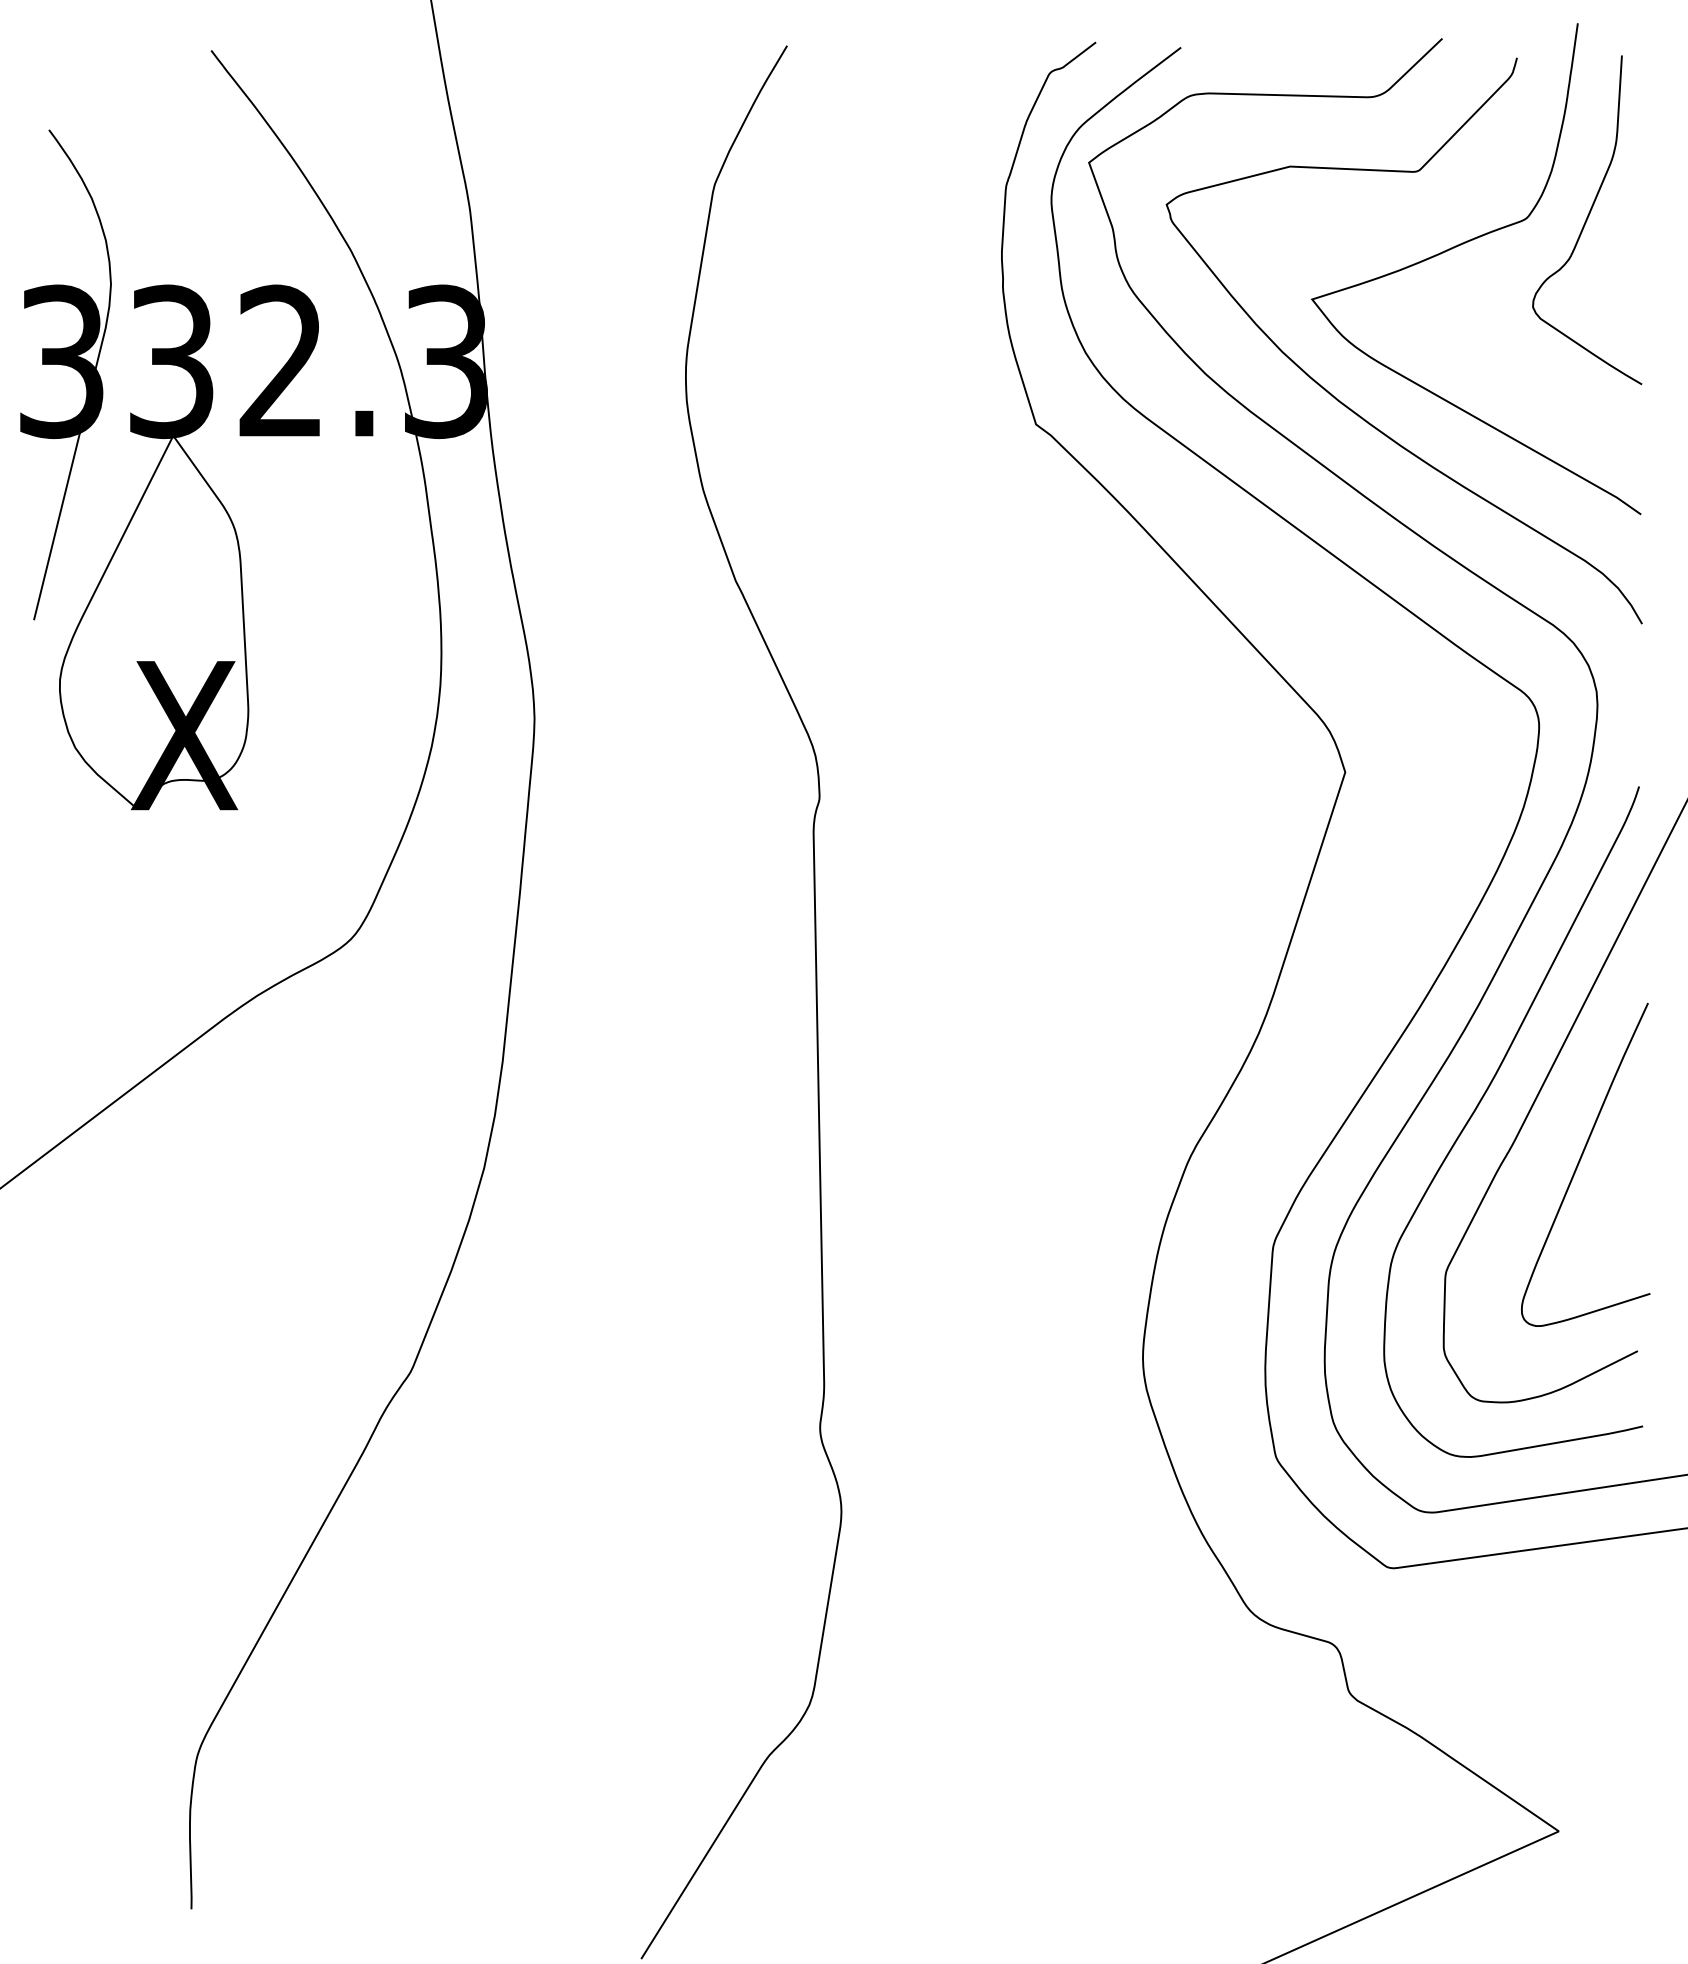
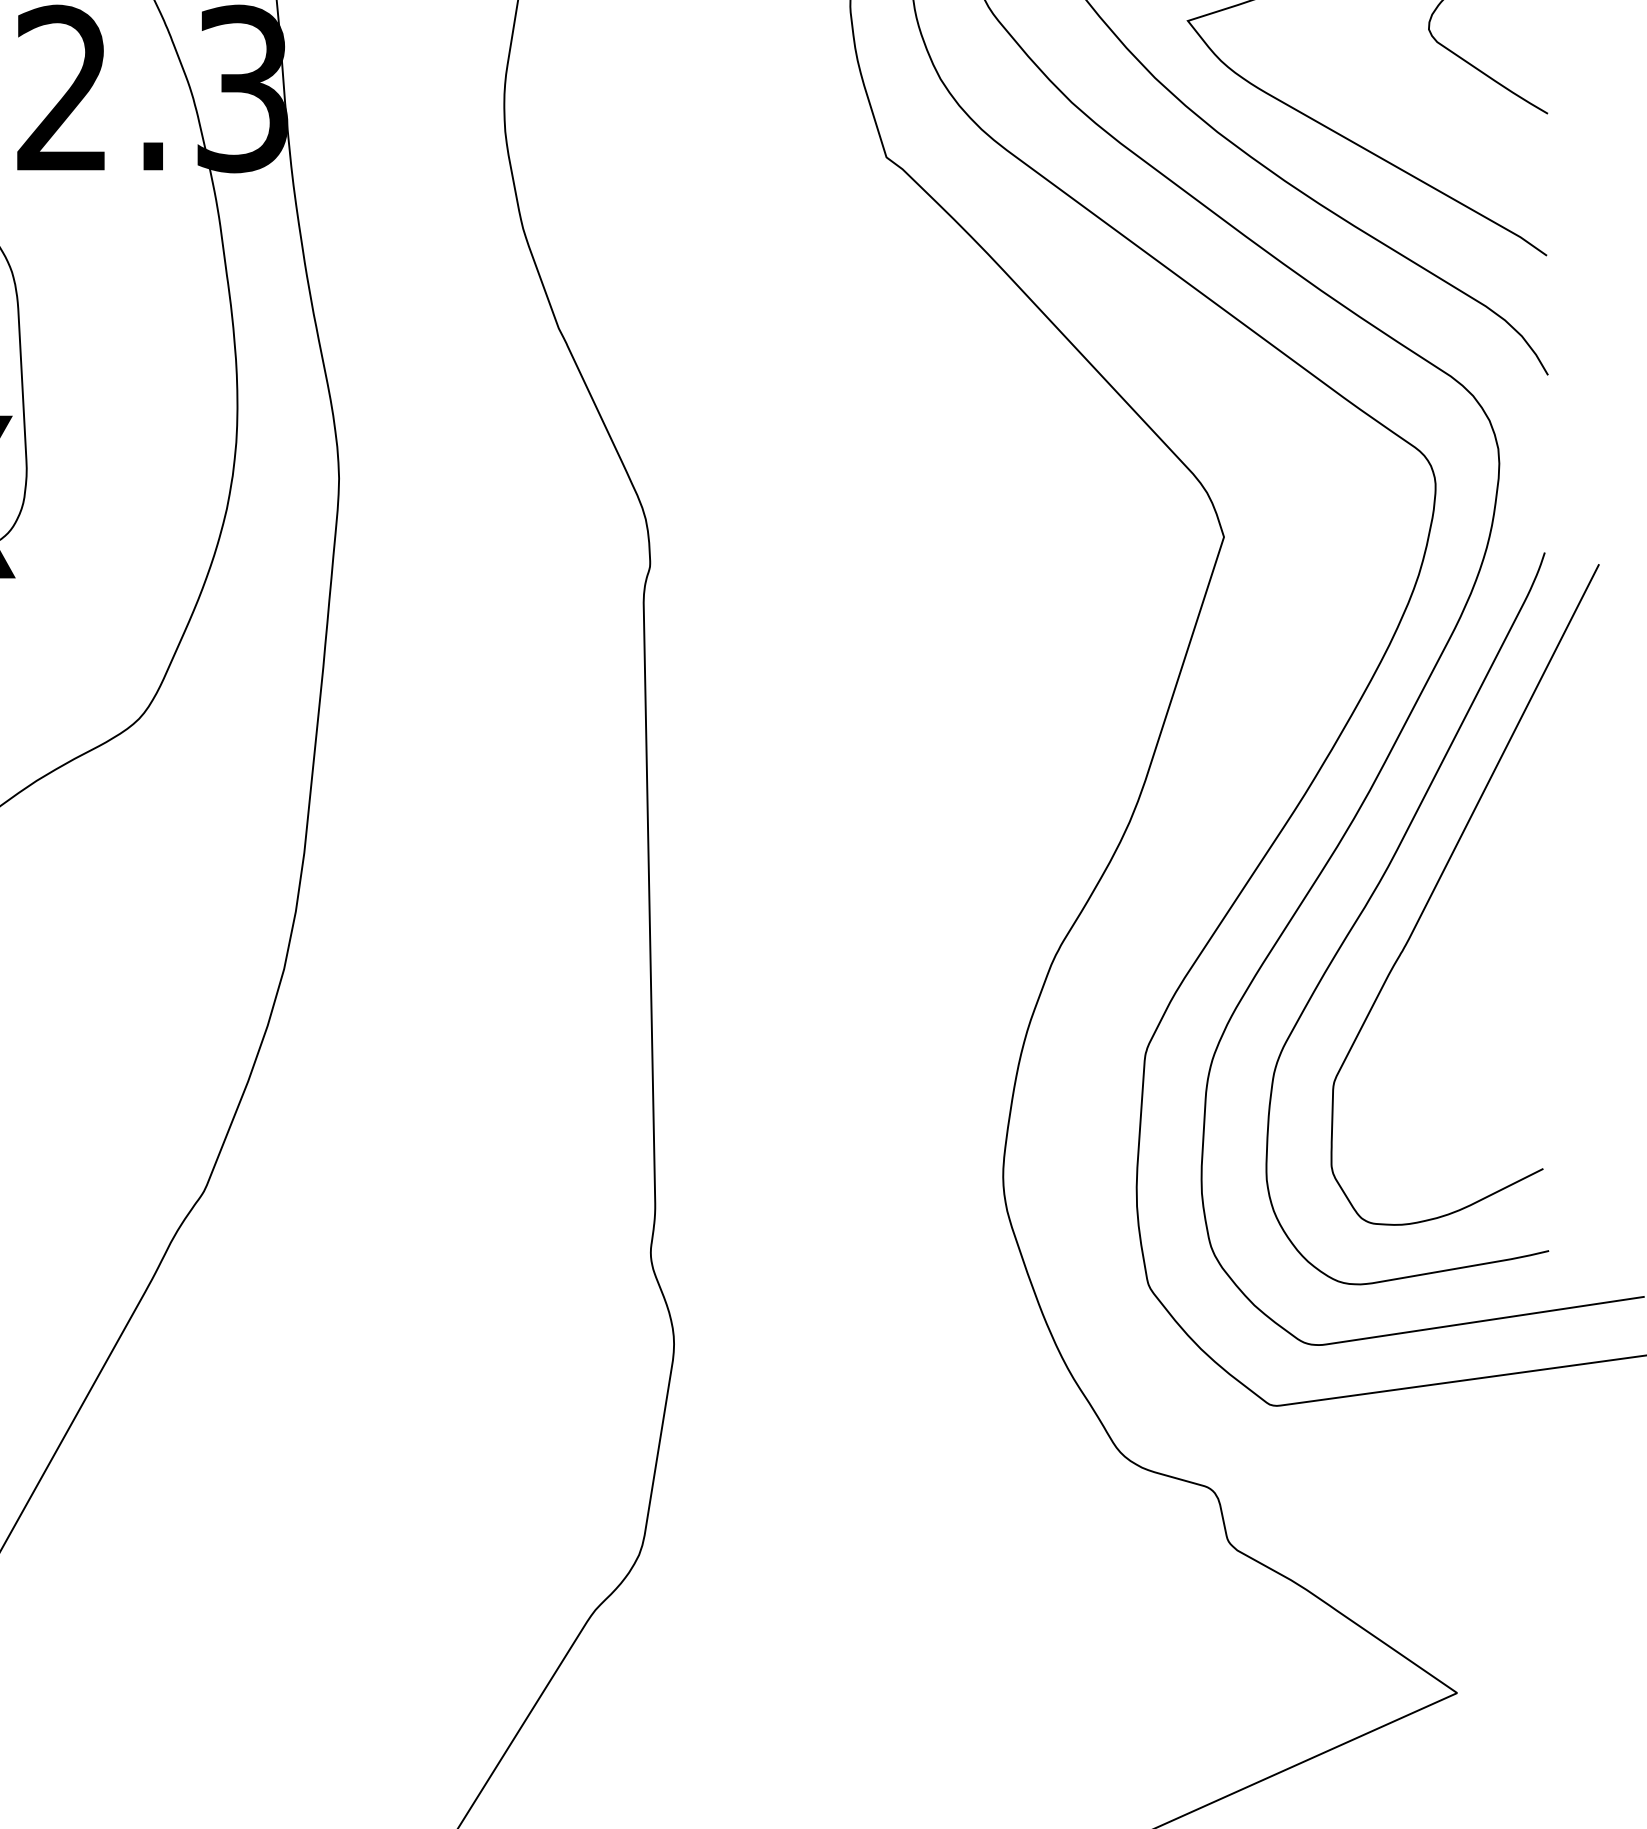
curve: (1580, 1161) -> (1480, 961), removed

